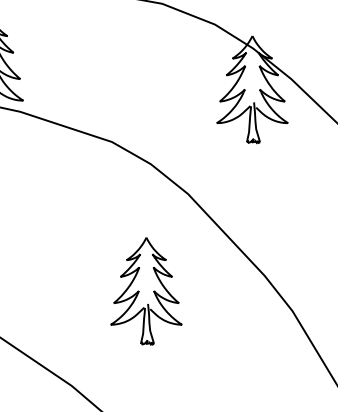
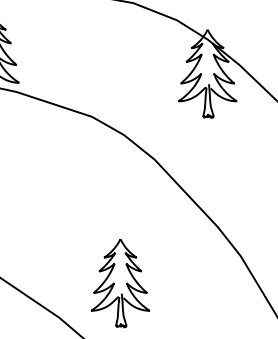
part: (146, 291) -> (120, 283), moved

